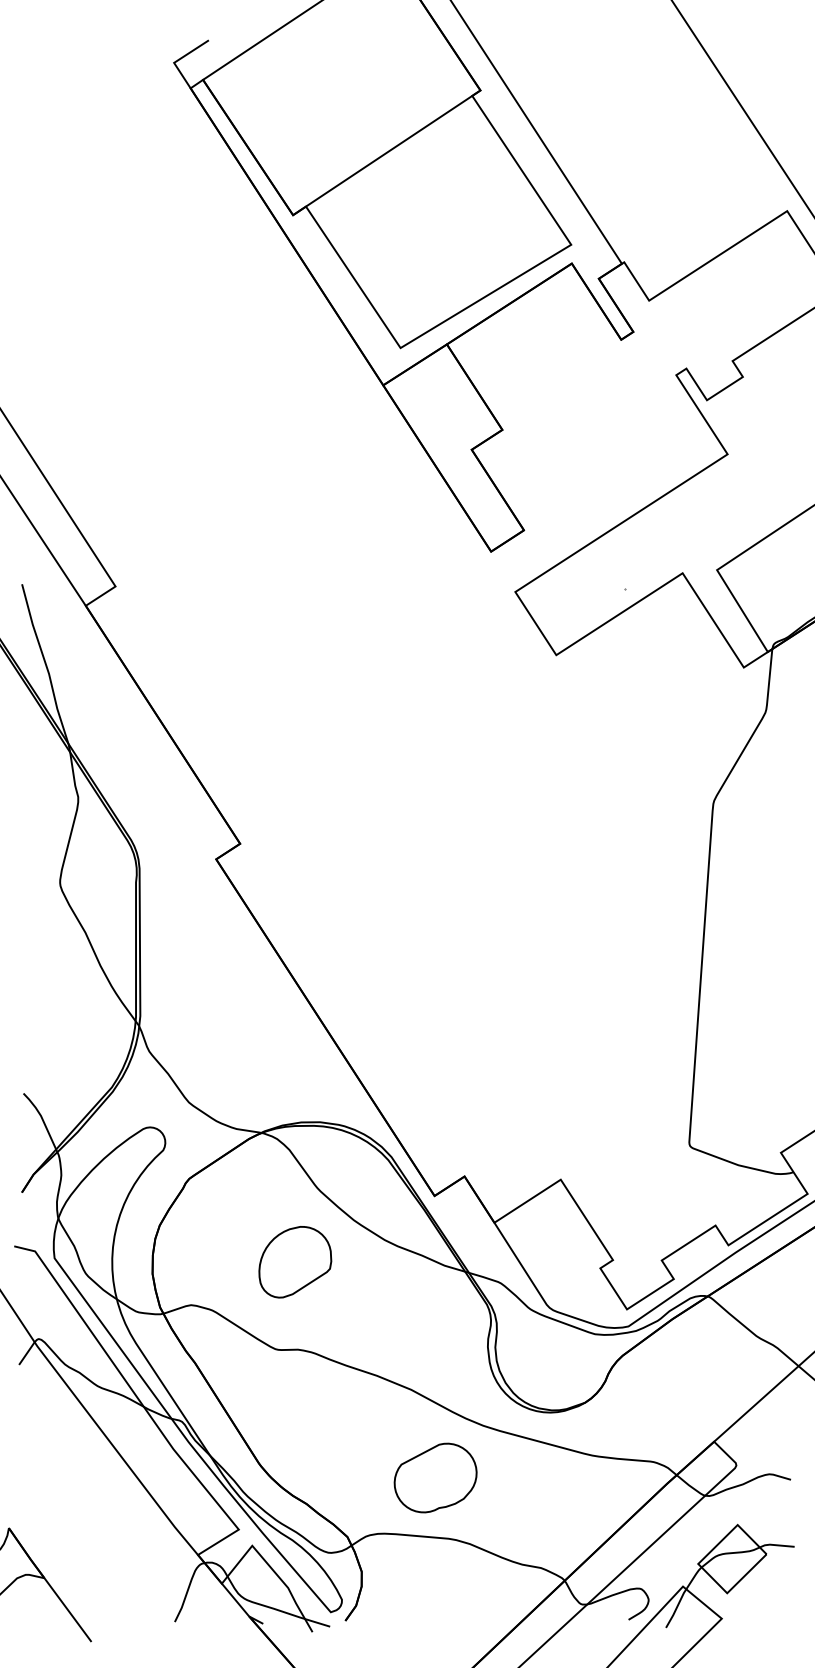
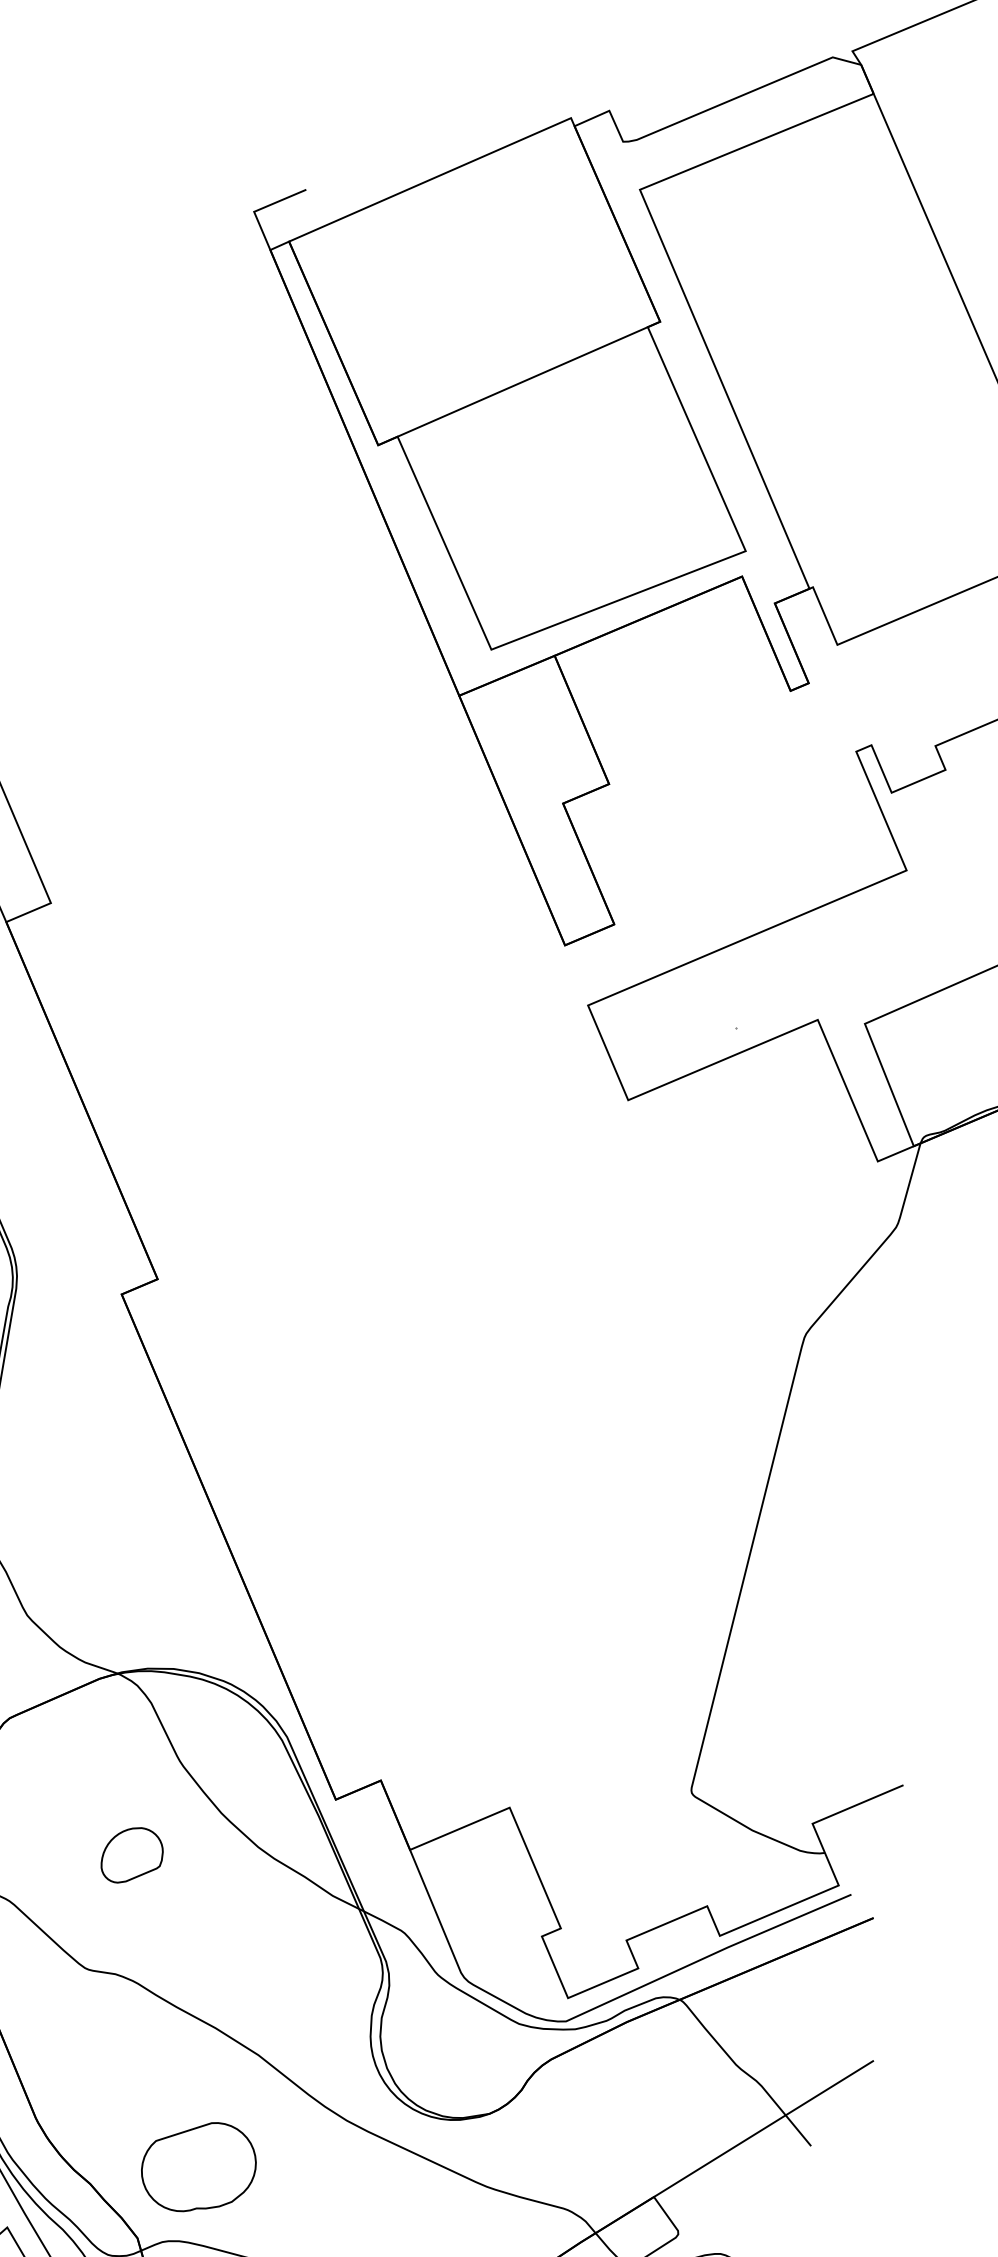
part: (295, 1262) -> (132, 1856), size x0.6
part: (435, 1477) -> (198, 2166), moved

